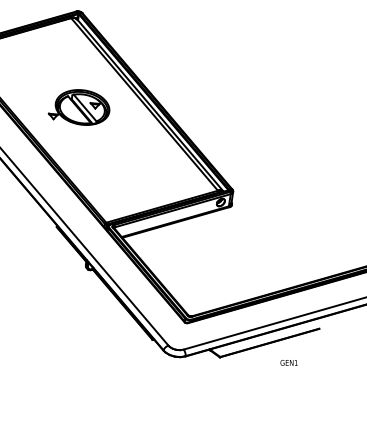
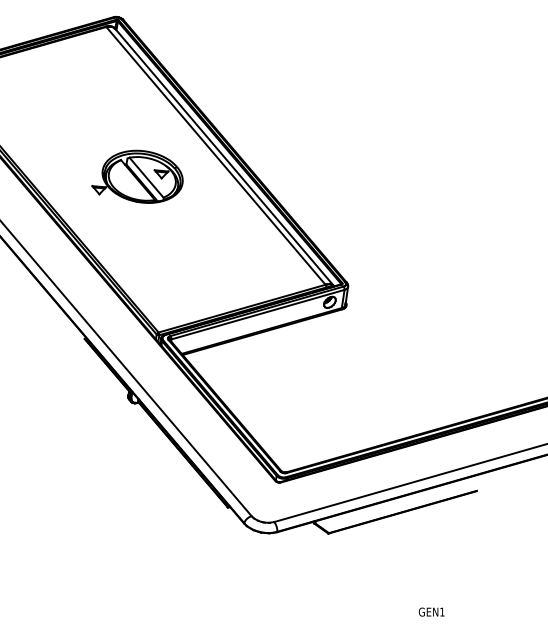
part: (78, 107) -> (136, 176), moved
text: (288, 362) -> (430, 611), moved

